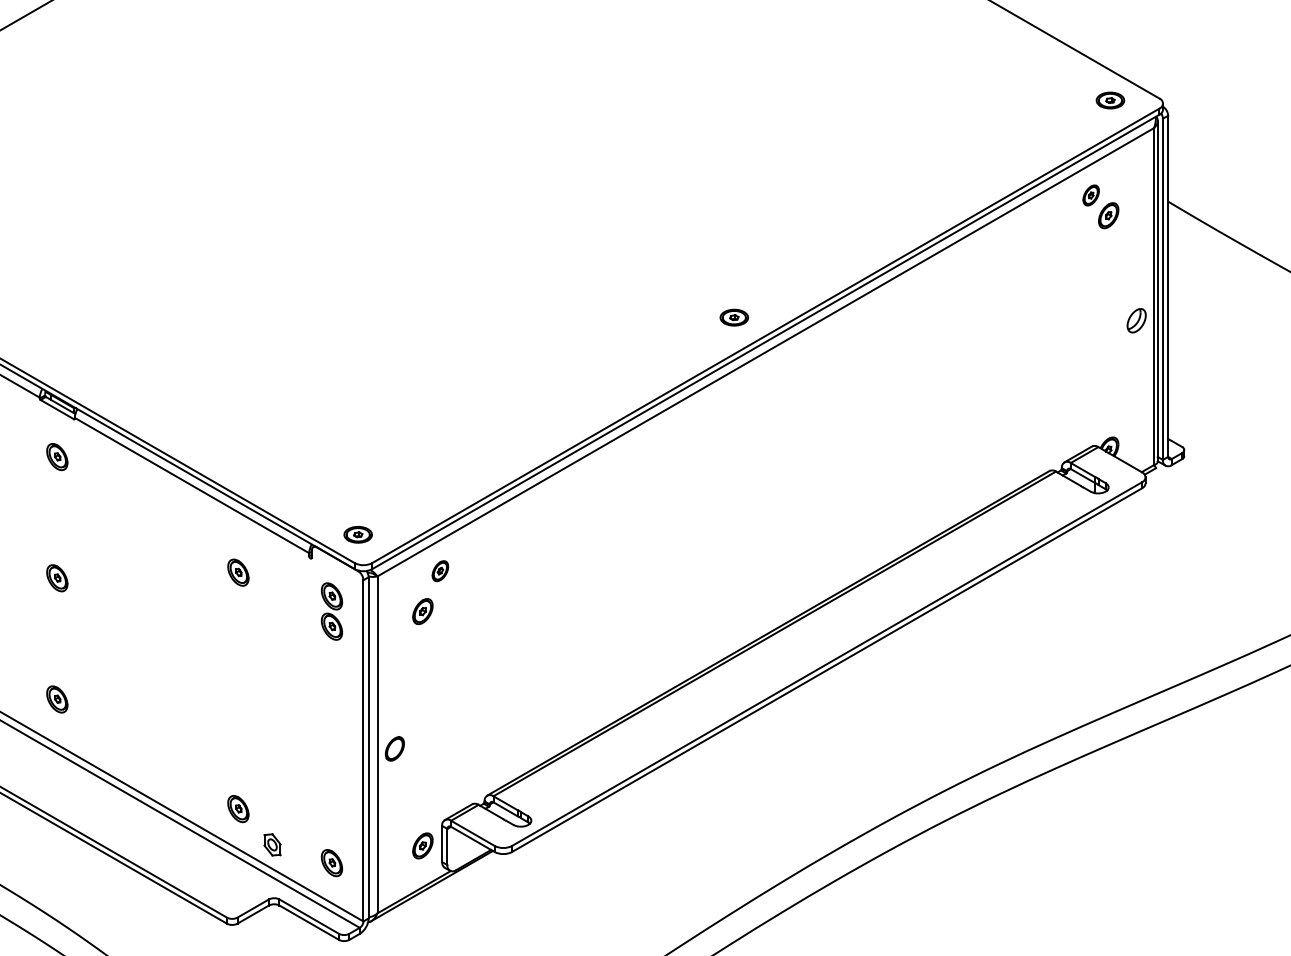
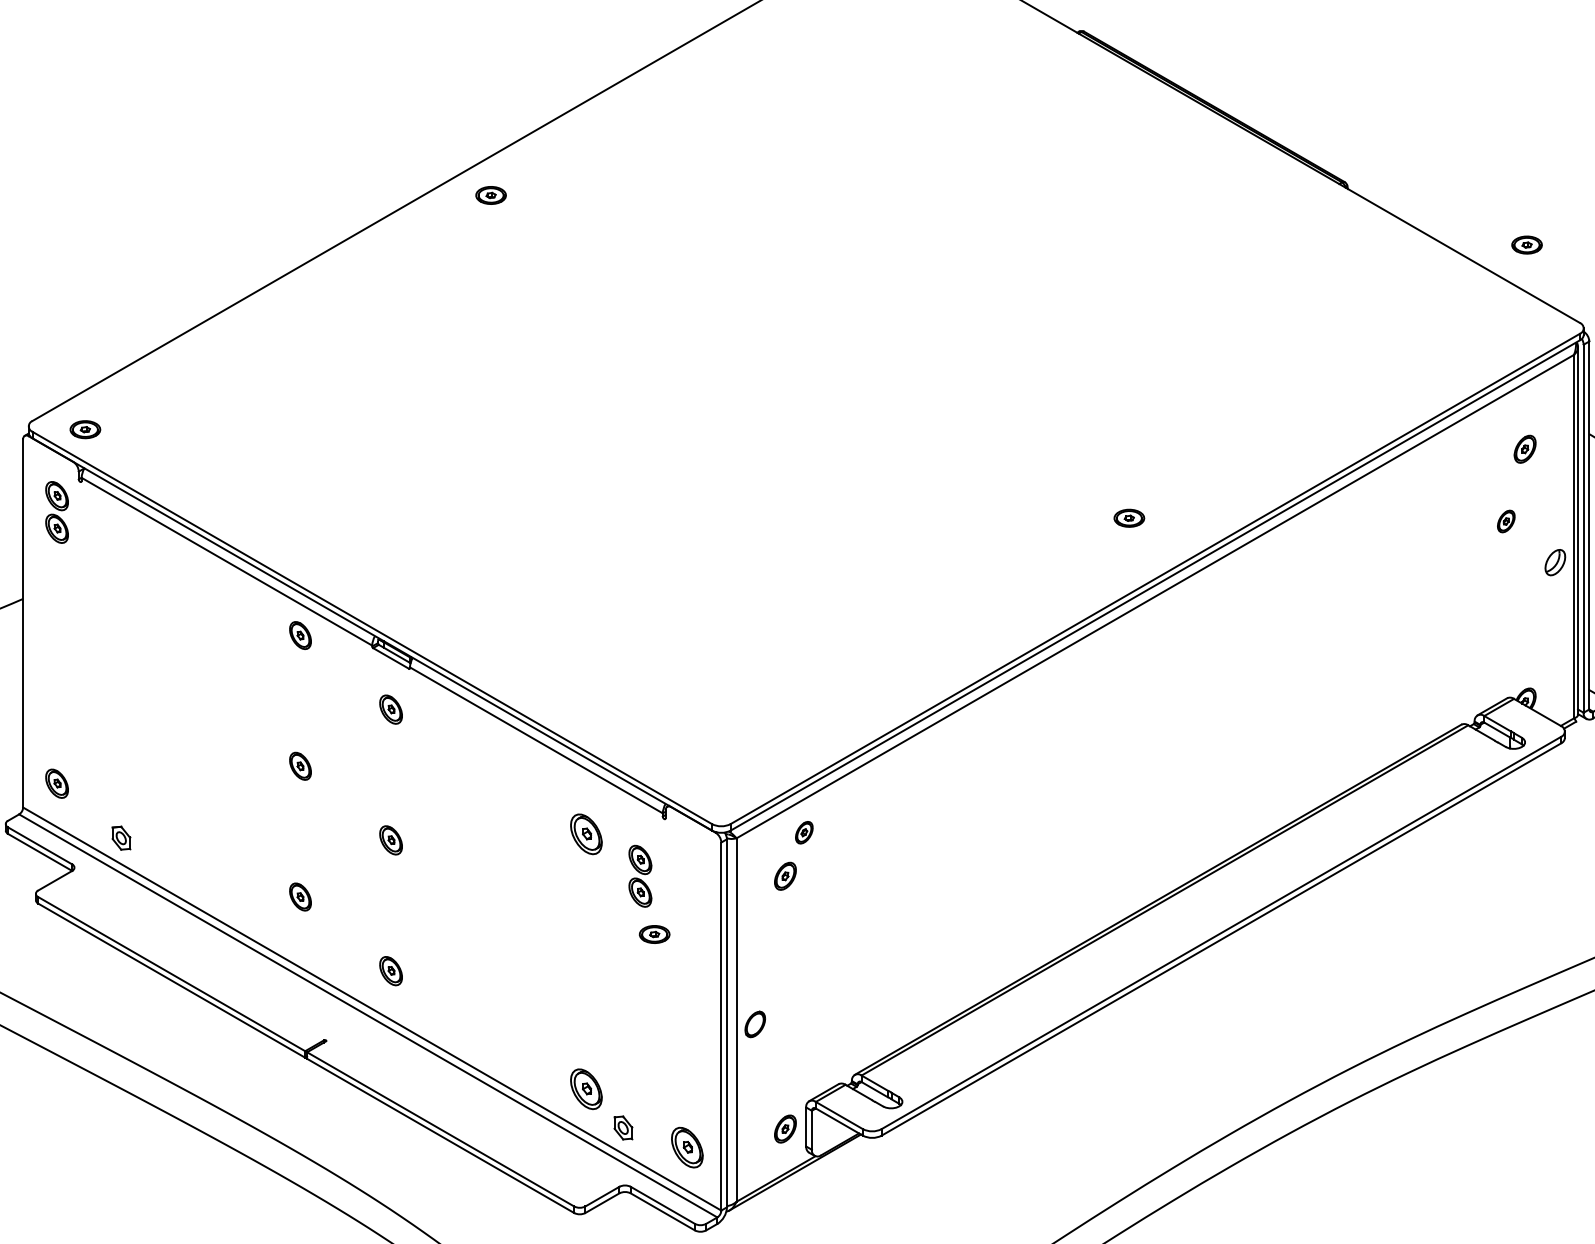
part: (1109, 99) -> (1526, 244), moved
part: (1091, 195) -> (1506, 521), moved
part: (734, 316) -> (1129, 517), moved
part: (358, 534) -> (654, 934), moved
part: (238, 572) -> (586, 834), size x1.4
part: (332, 610) -> (640, 875), moved
part: (238, 809) -> (586, 1089), size x1.4
part: (332, 862) -> (687, 1147), size x1.4

